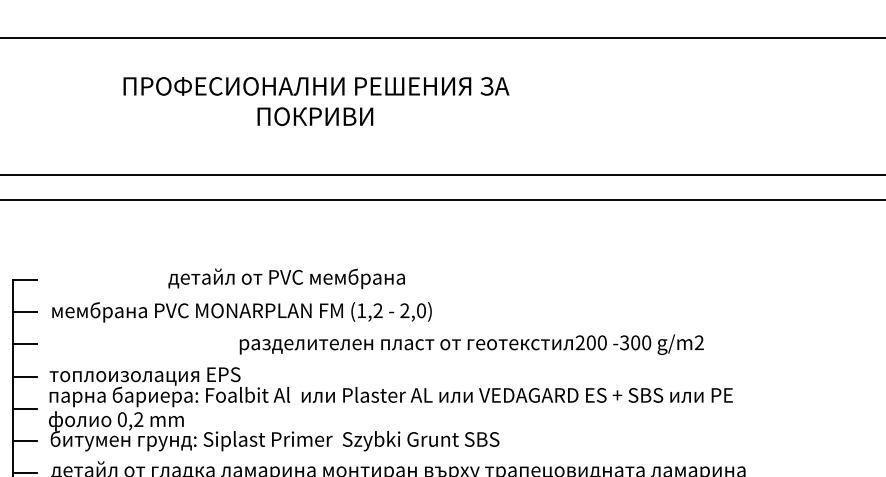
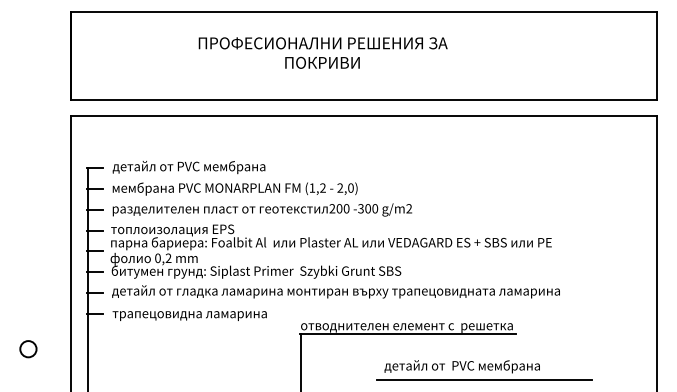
text: (315, 100) -> (322, 52), moved
text: (285, 278) -> (188, 167), moved
text: (470, 343) -> (261, 209), moved

